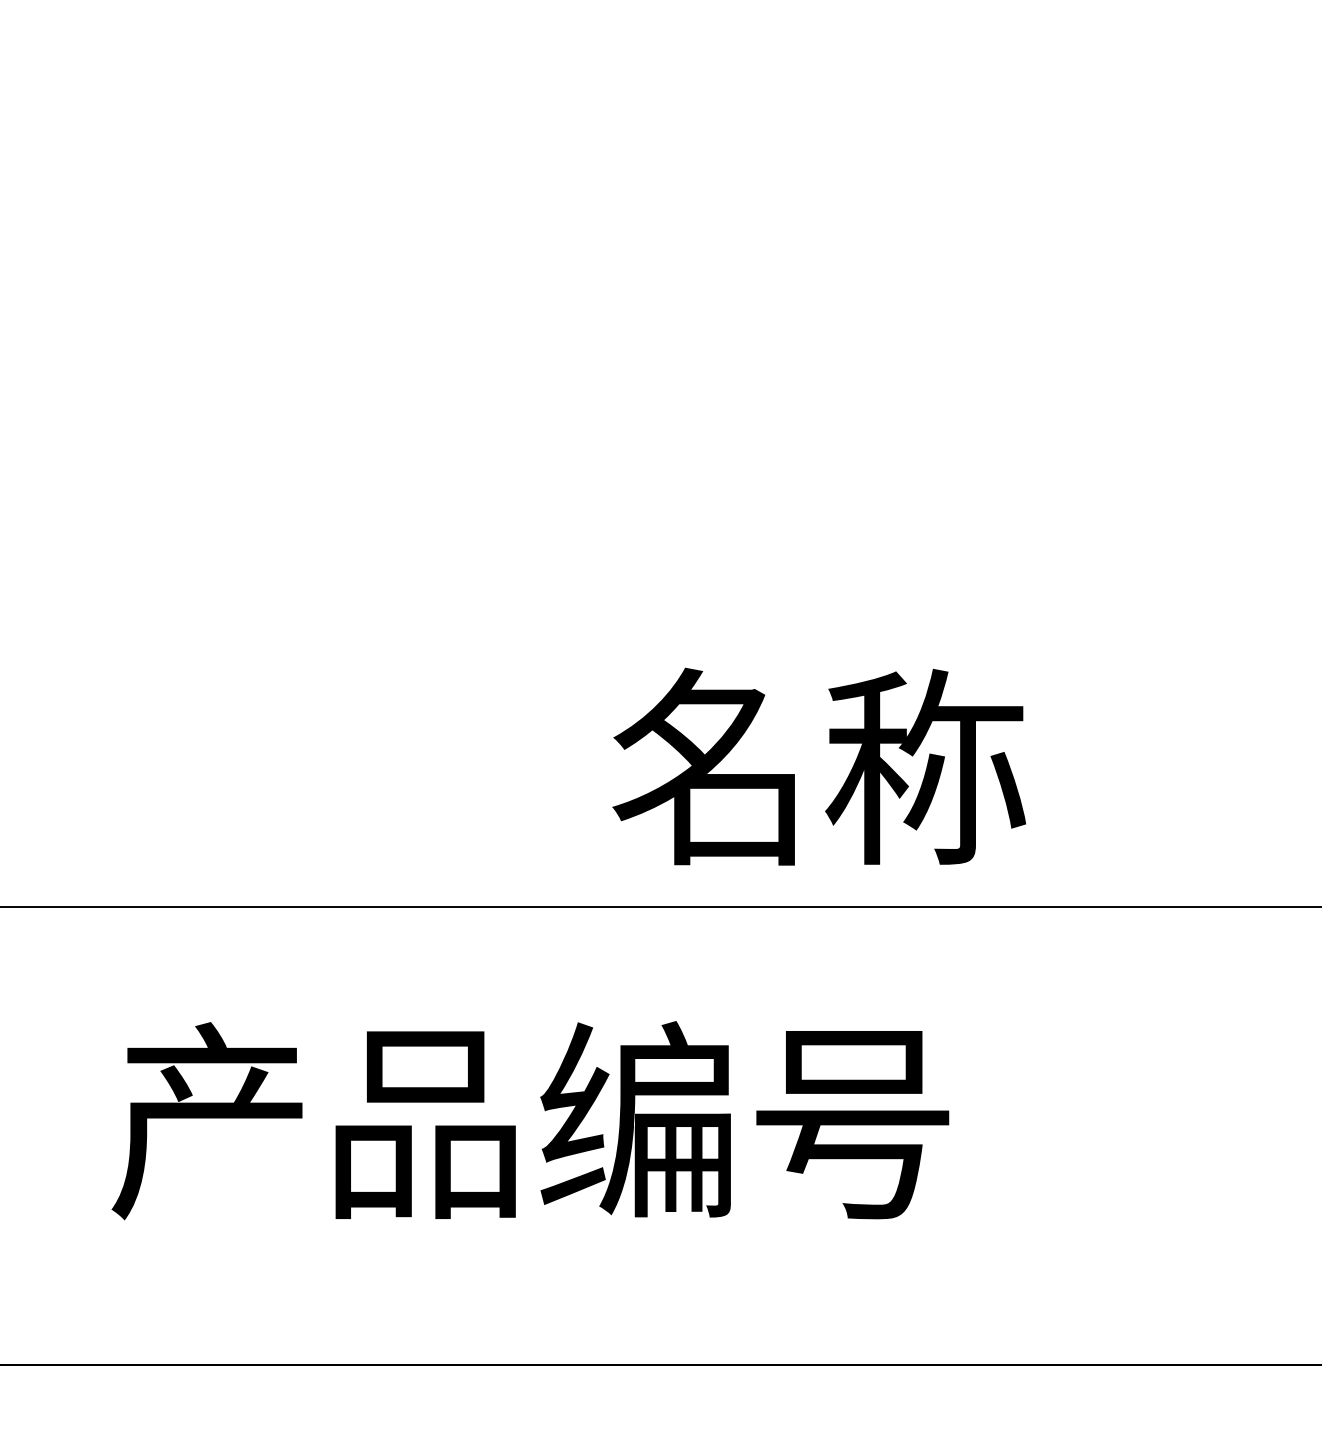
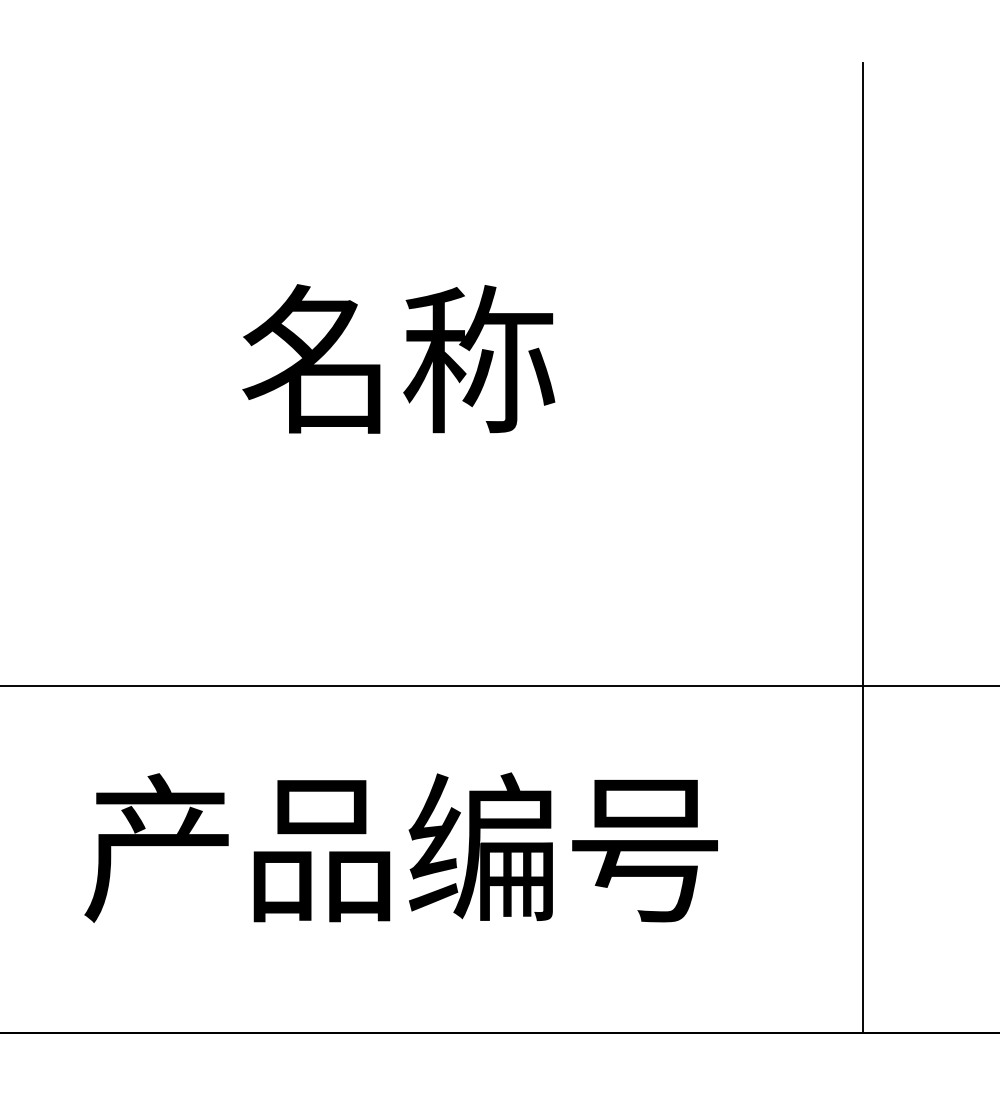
line: (1141, 723) -> (863, 547), added
text: (818, 766) -> (398, 358), moved

